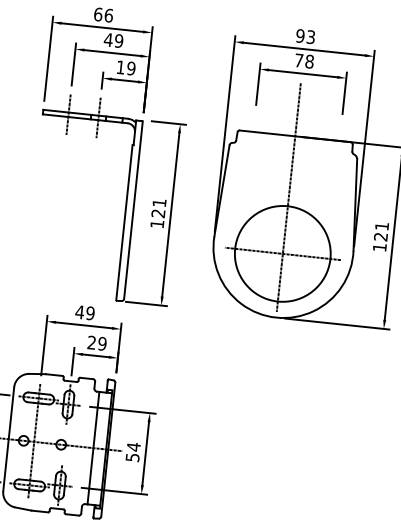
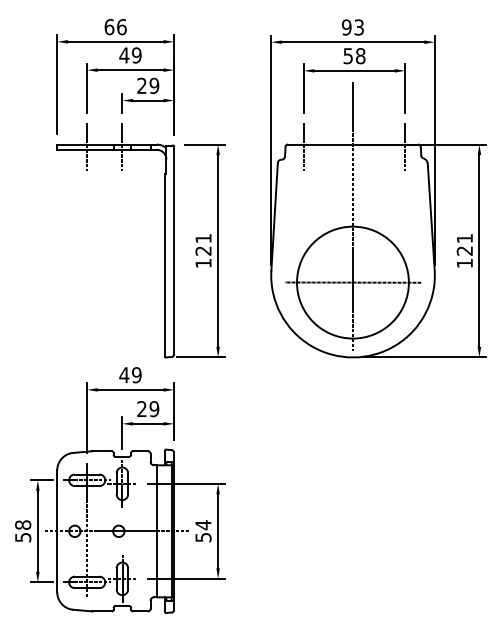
text: (298, 60) -> (347, 56), 78 -> 58
text: (120, 67) -> (141, 85), 19 -> 29
line: (252, 133) -> (303, 146), added
line: (339, 142) -> (405, 146), added

